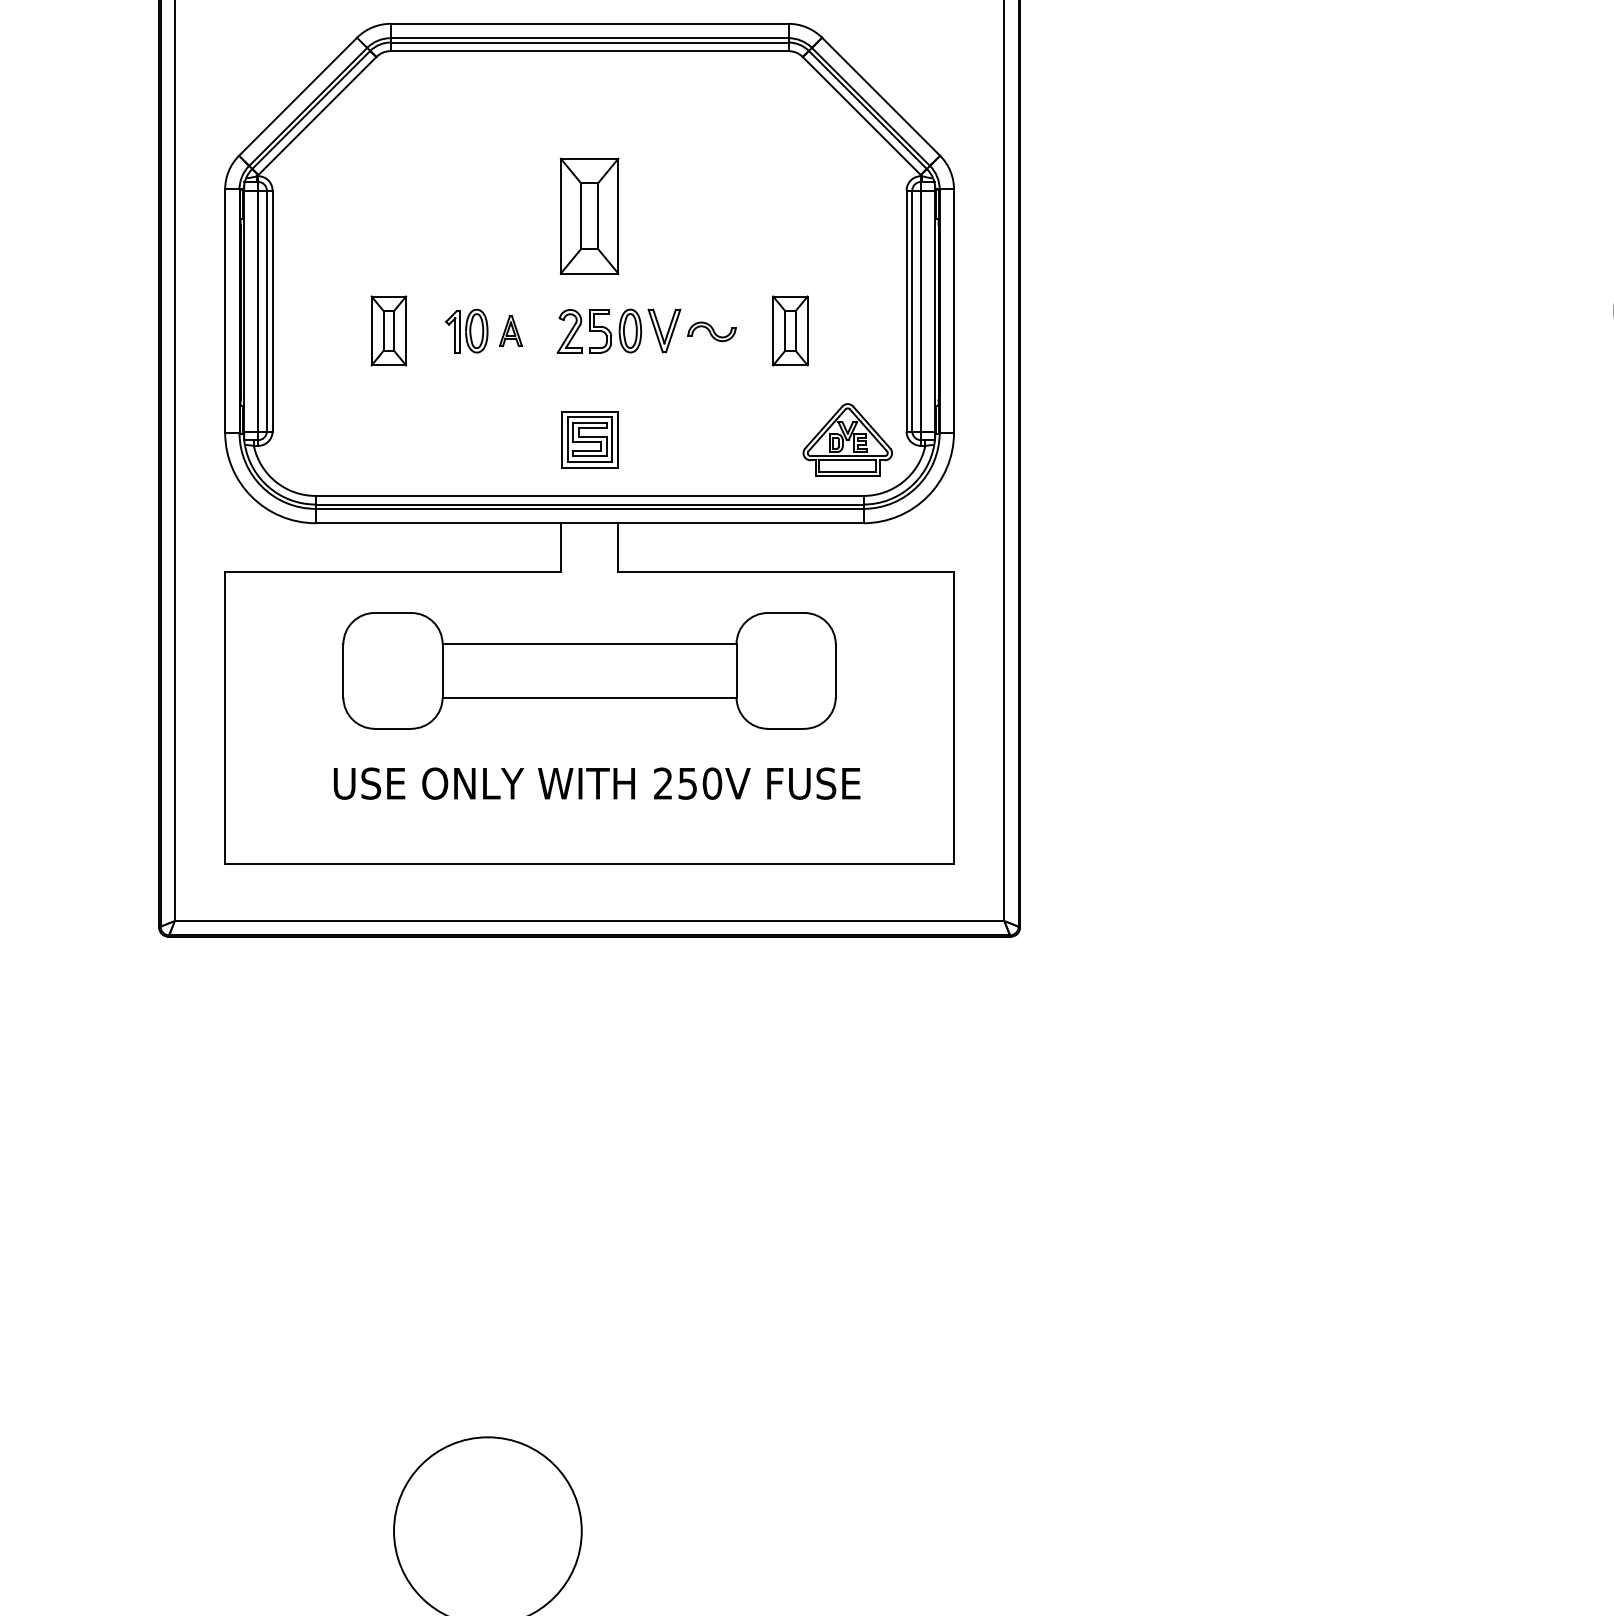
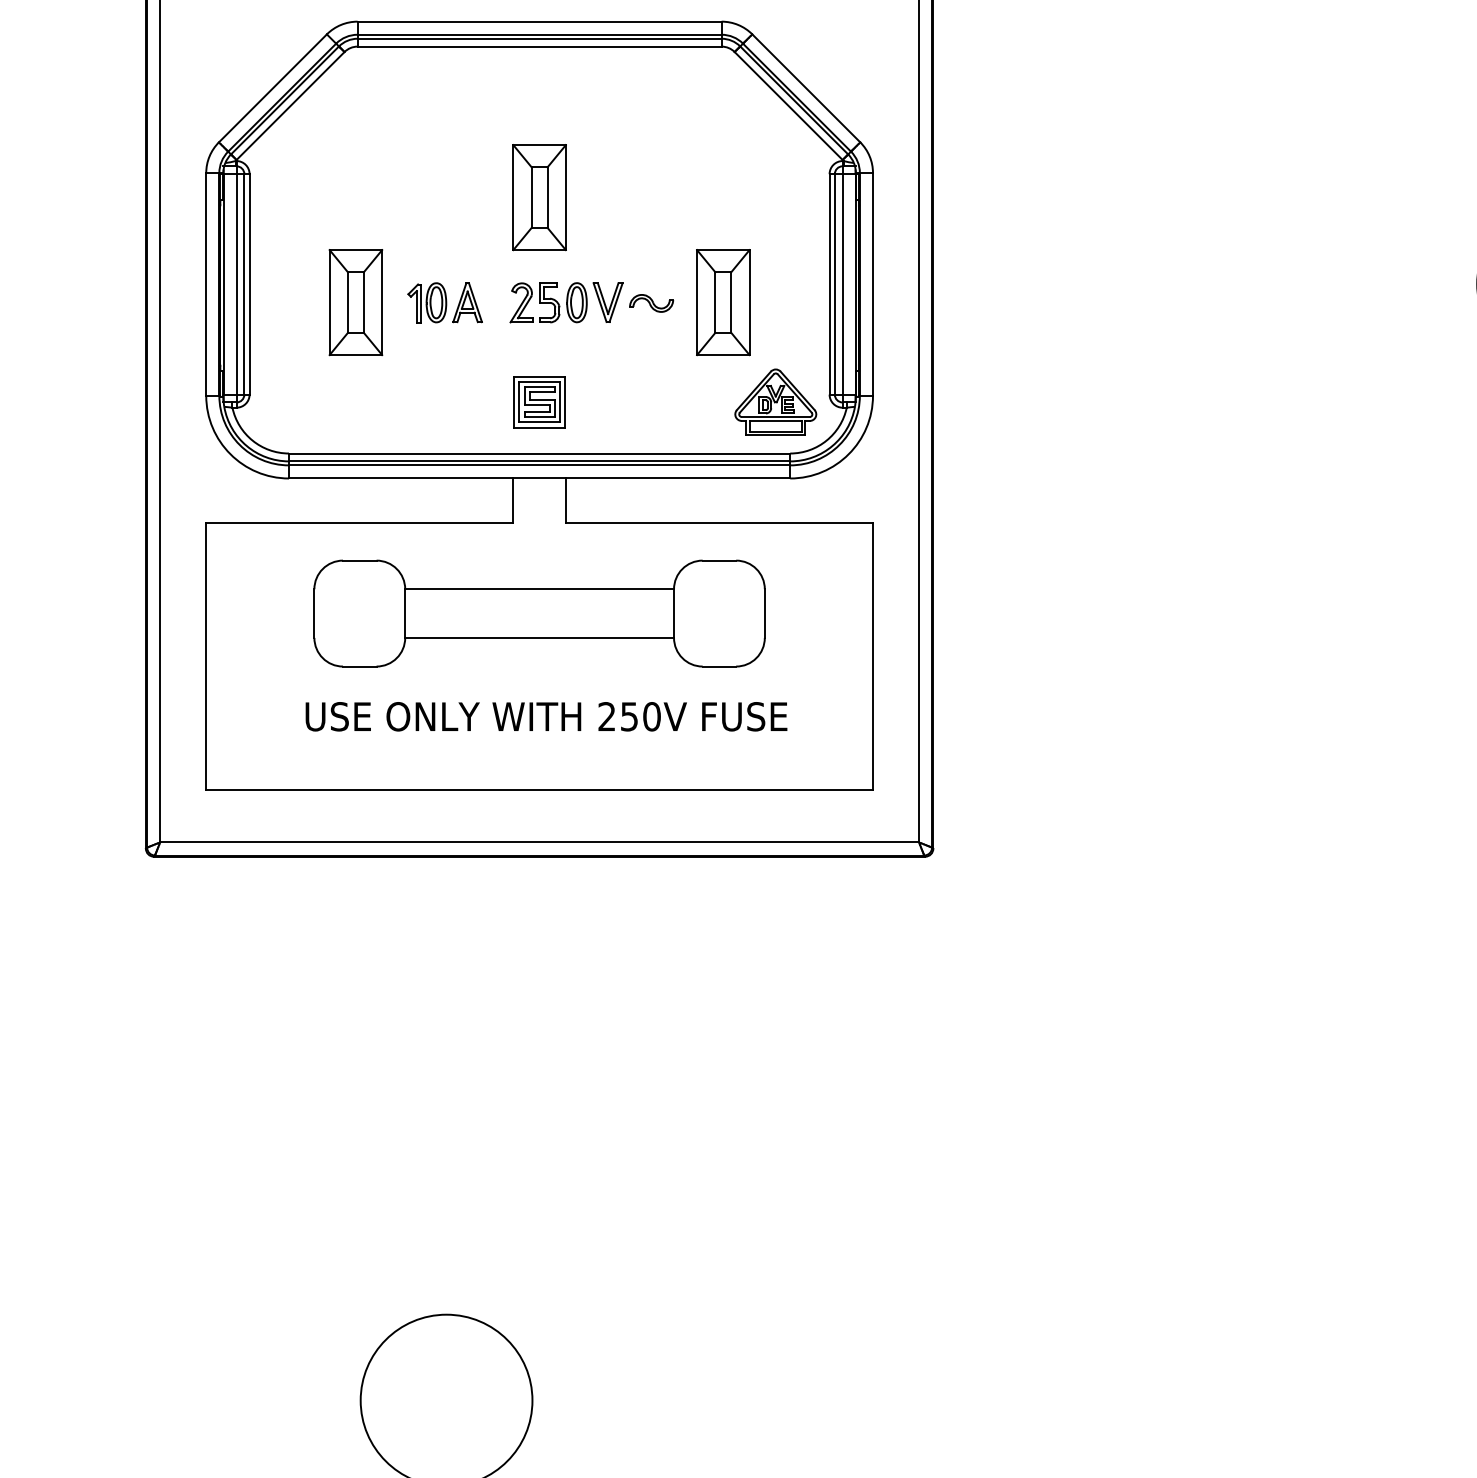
part: (388, 330) -> (355, 302), size x1.67
part: (510, 330) -> (467, 302), size x1.43
part: (790, 330) -> (723, 302), size x1.67

